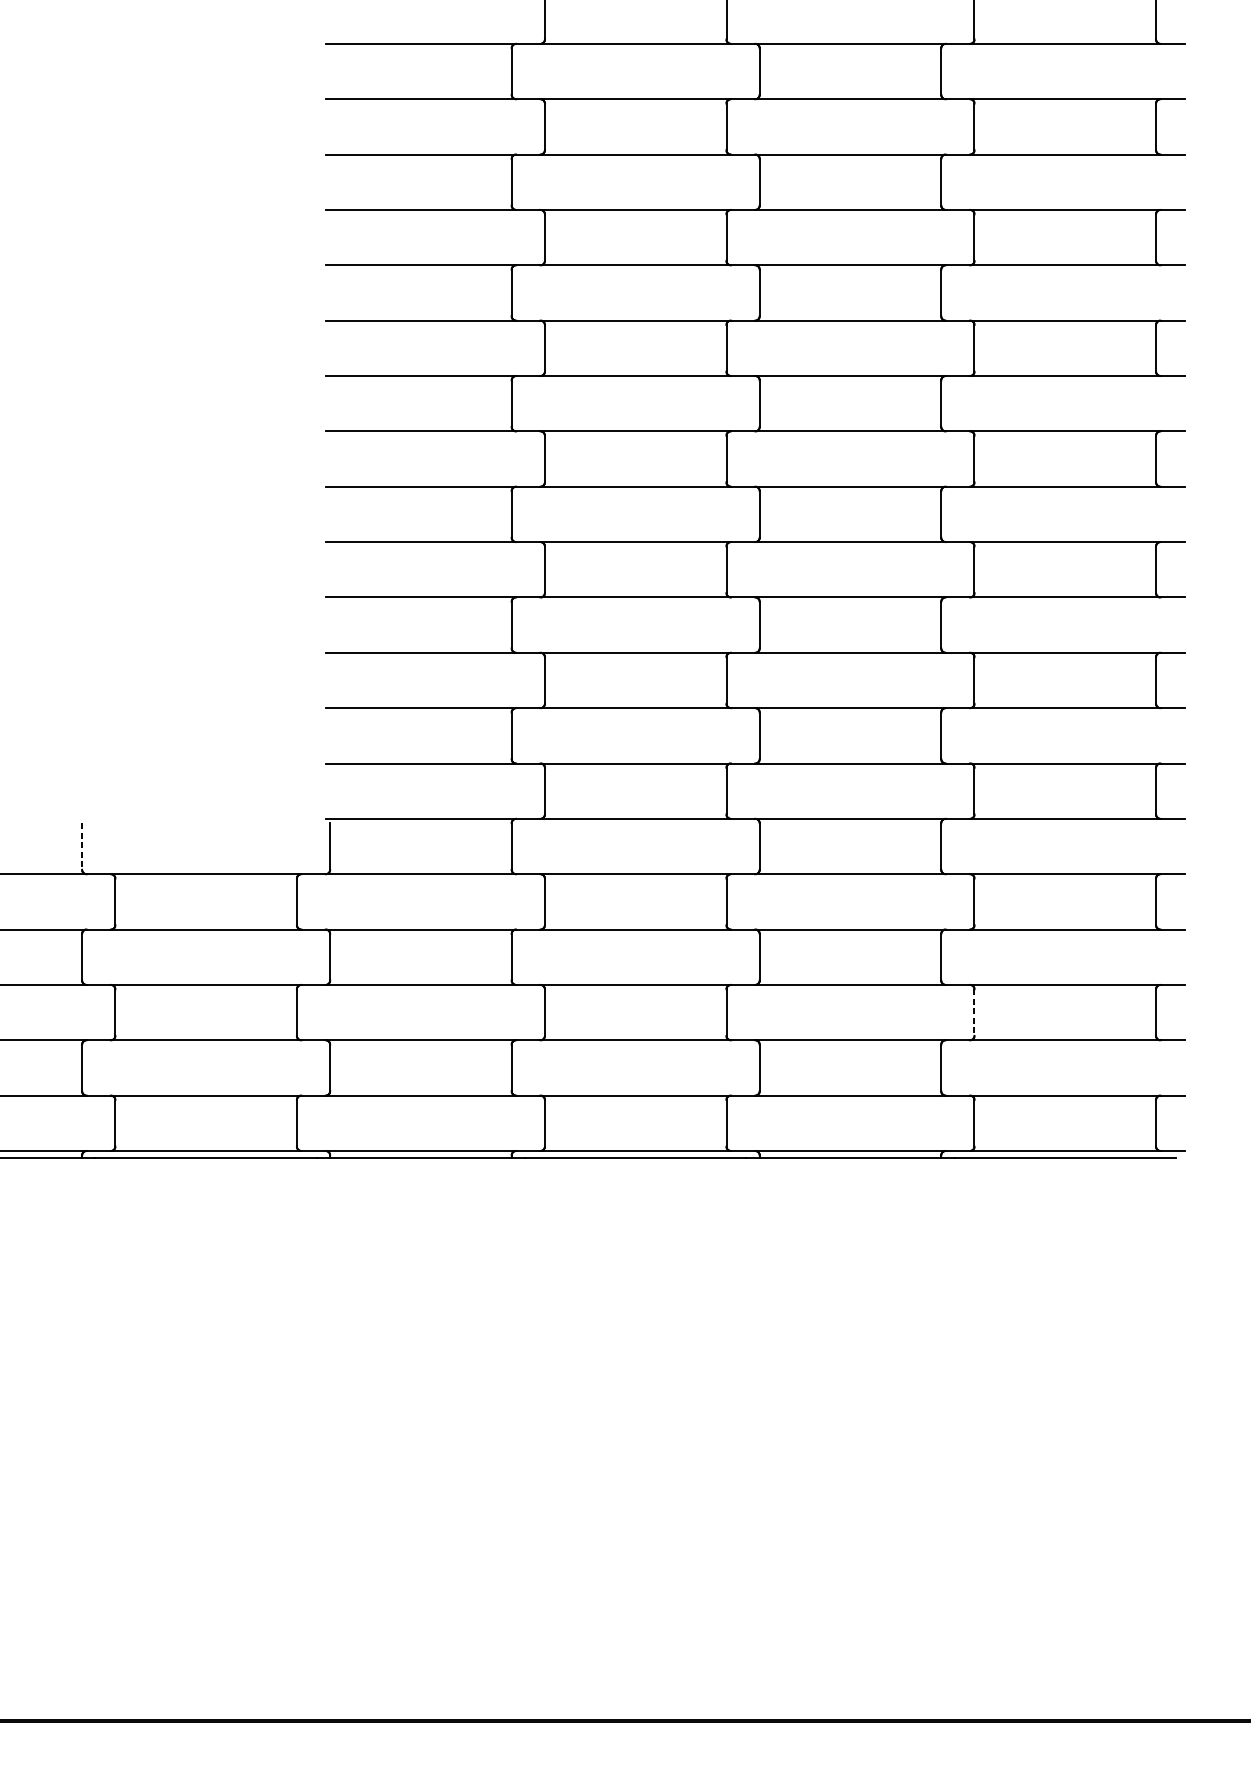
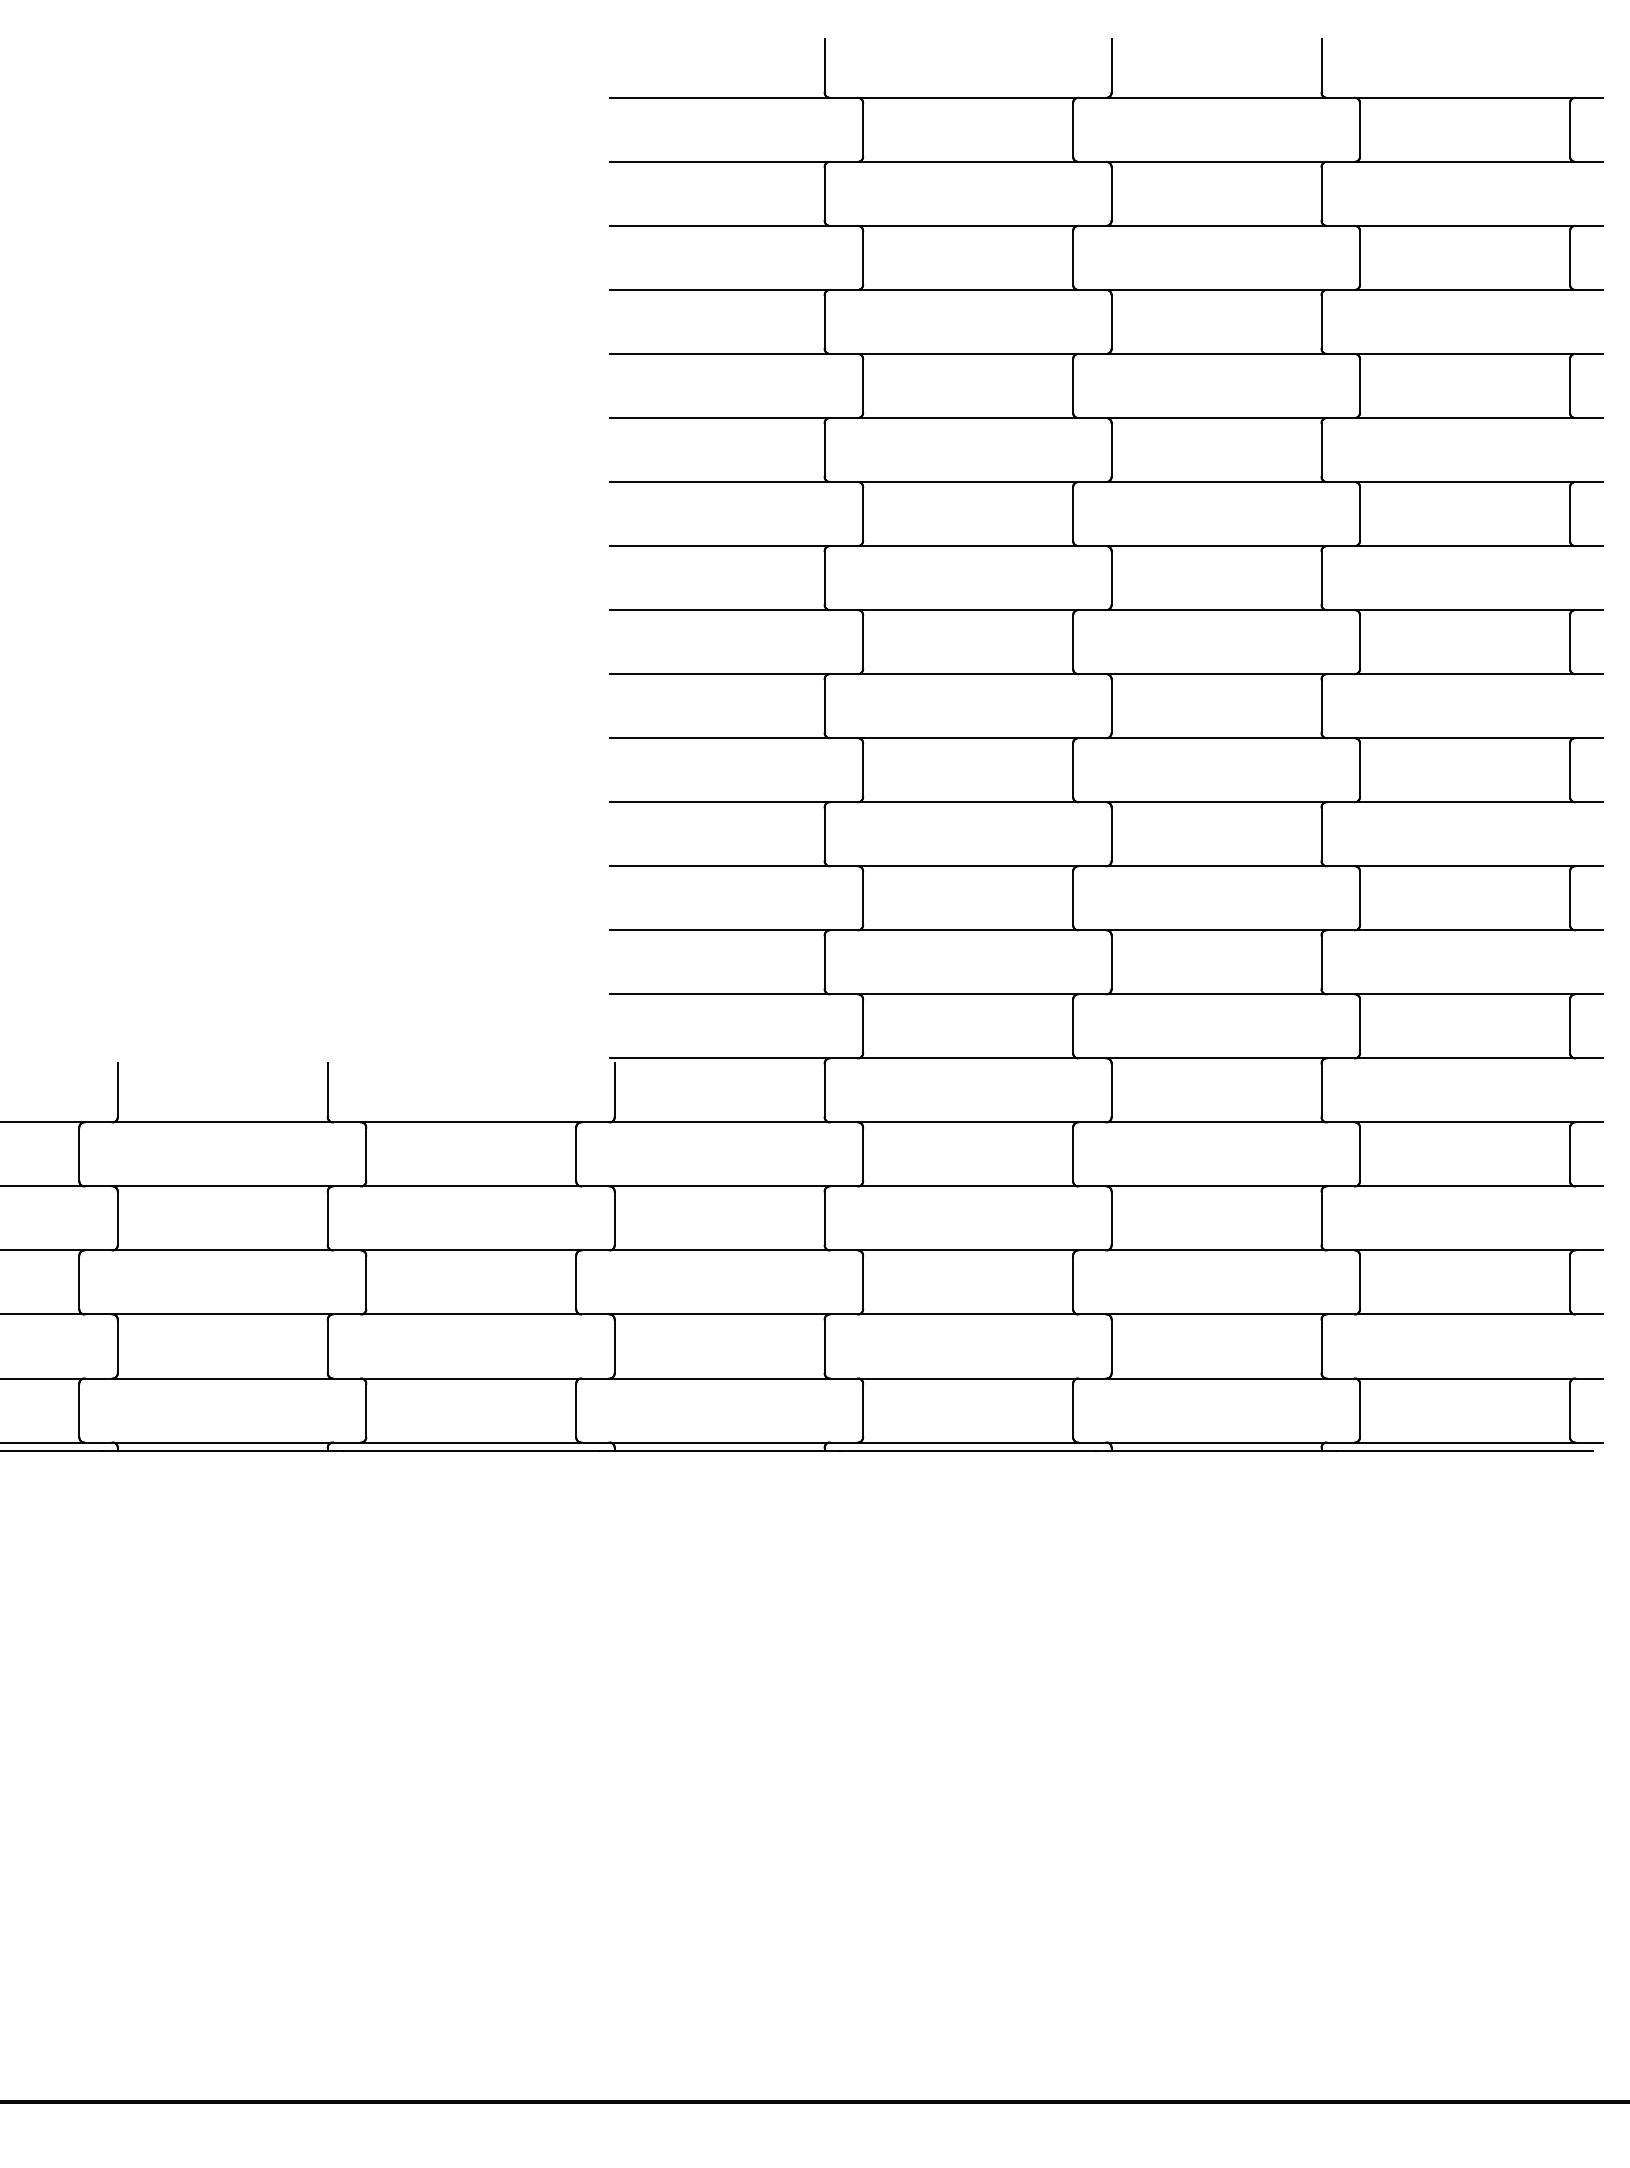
line: (81, 846) -> (327, 1090), dashed -> solid
line: (974, 1012) -> (1360, 1282), dashed -> solid

